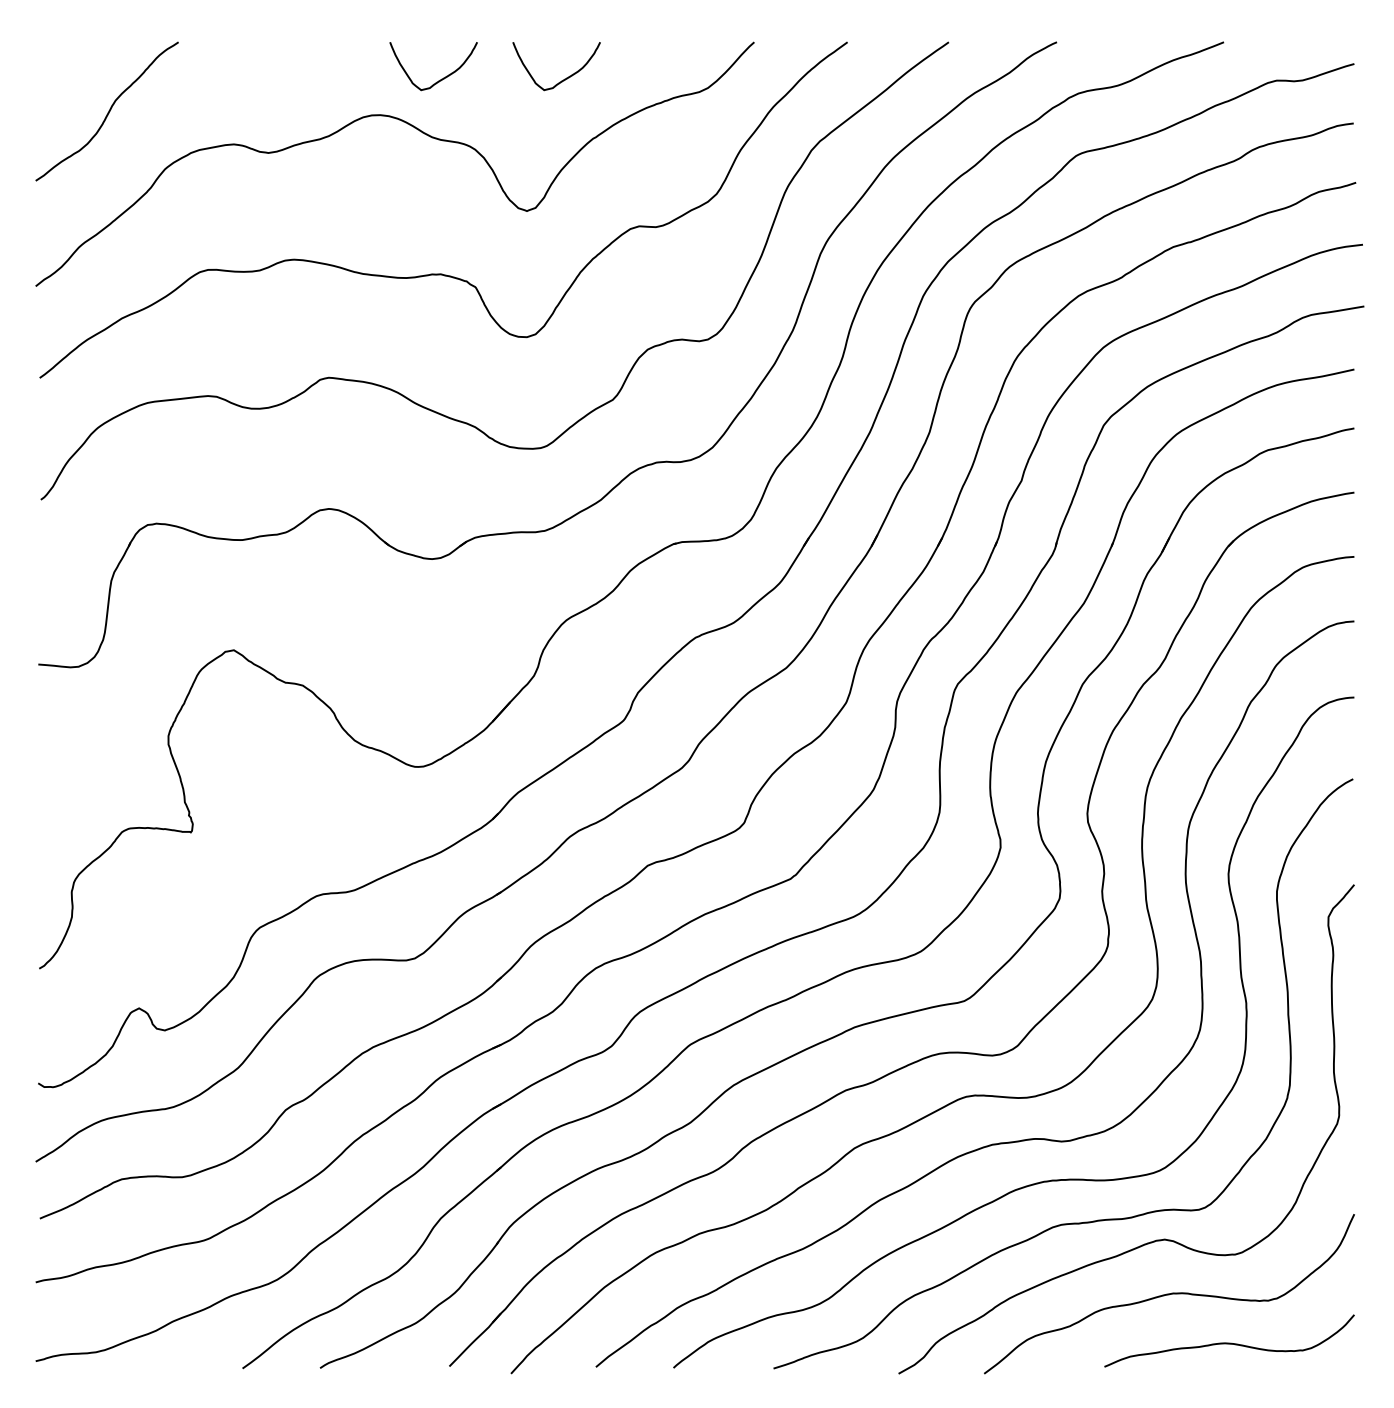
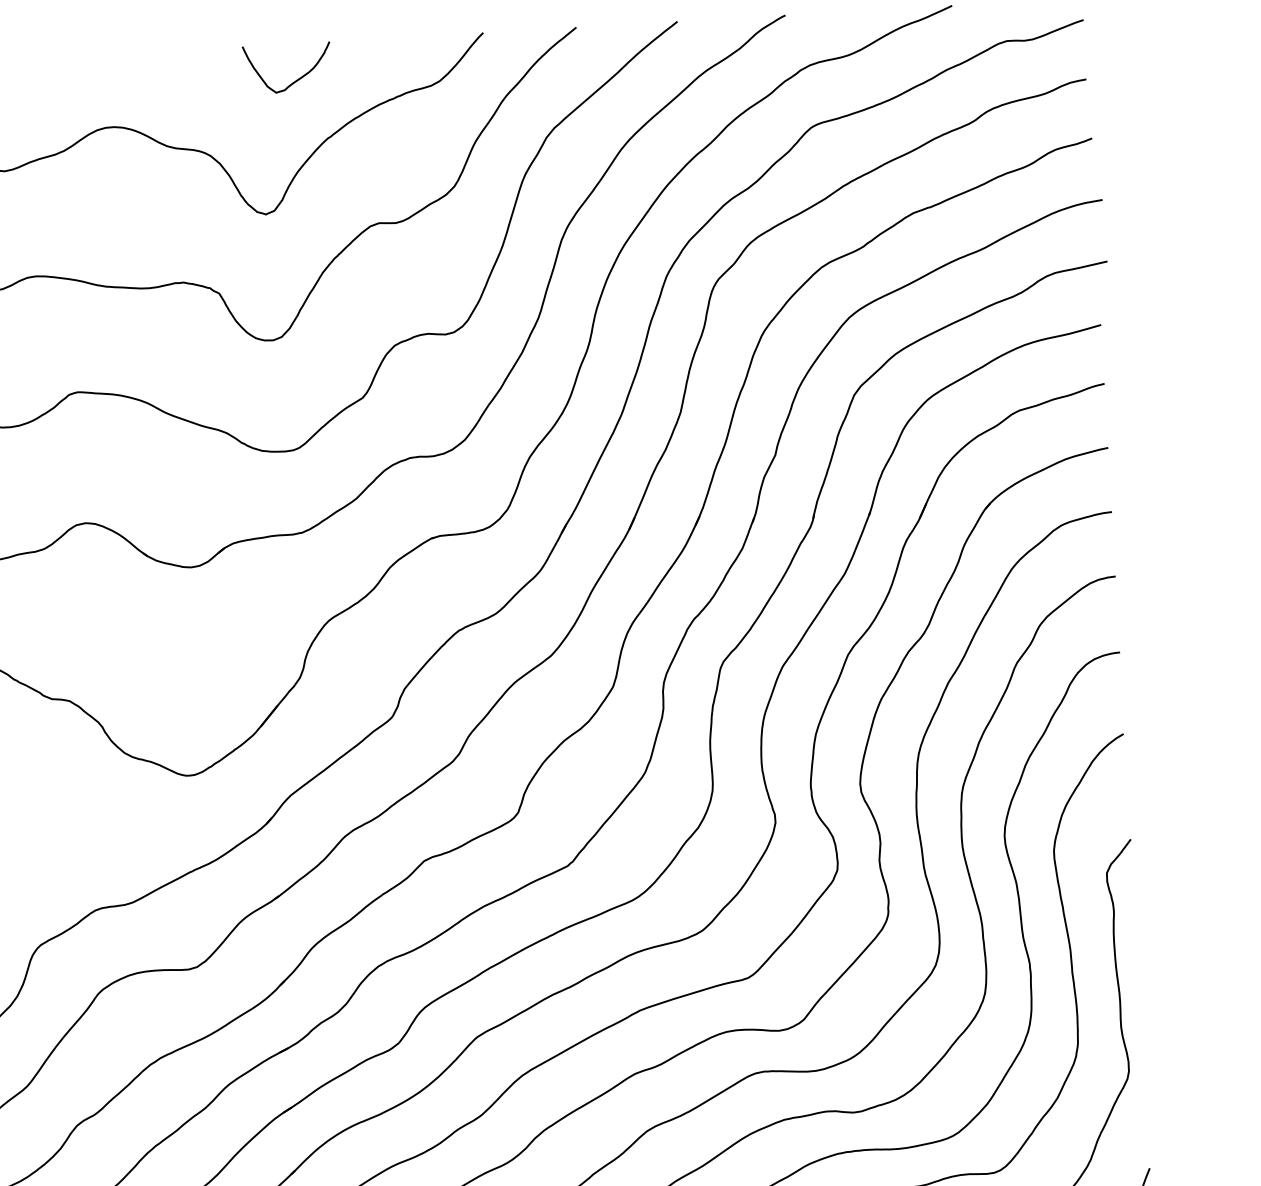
curve: (441, 78) -> (173, 87), removed

